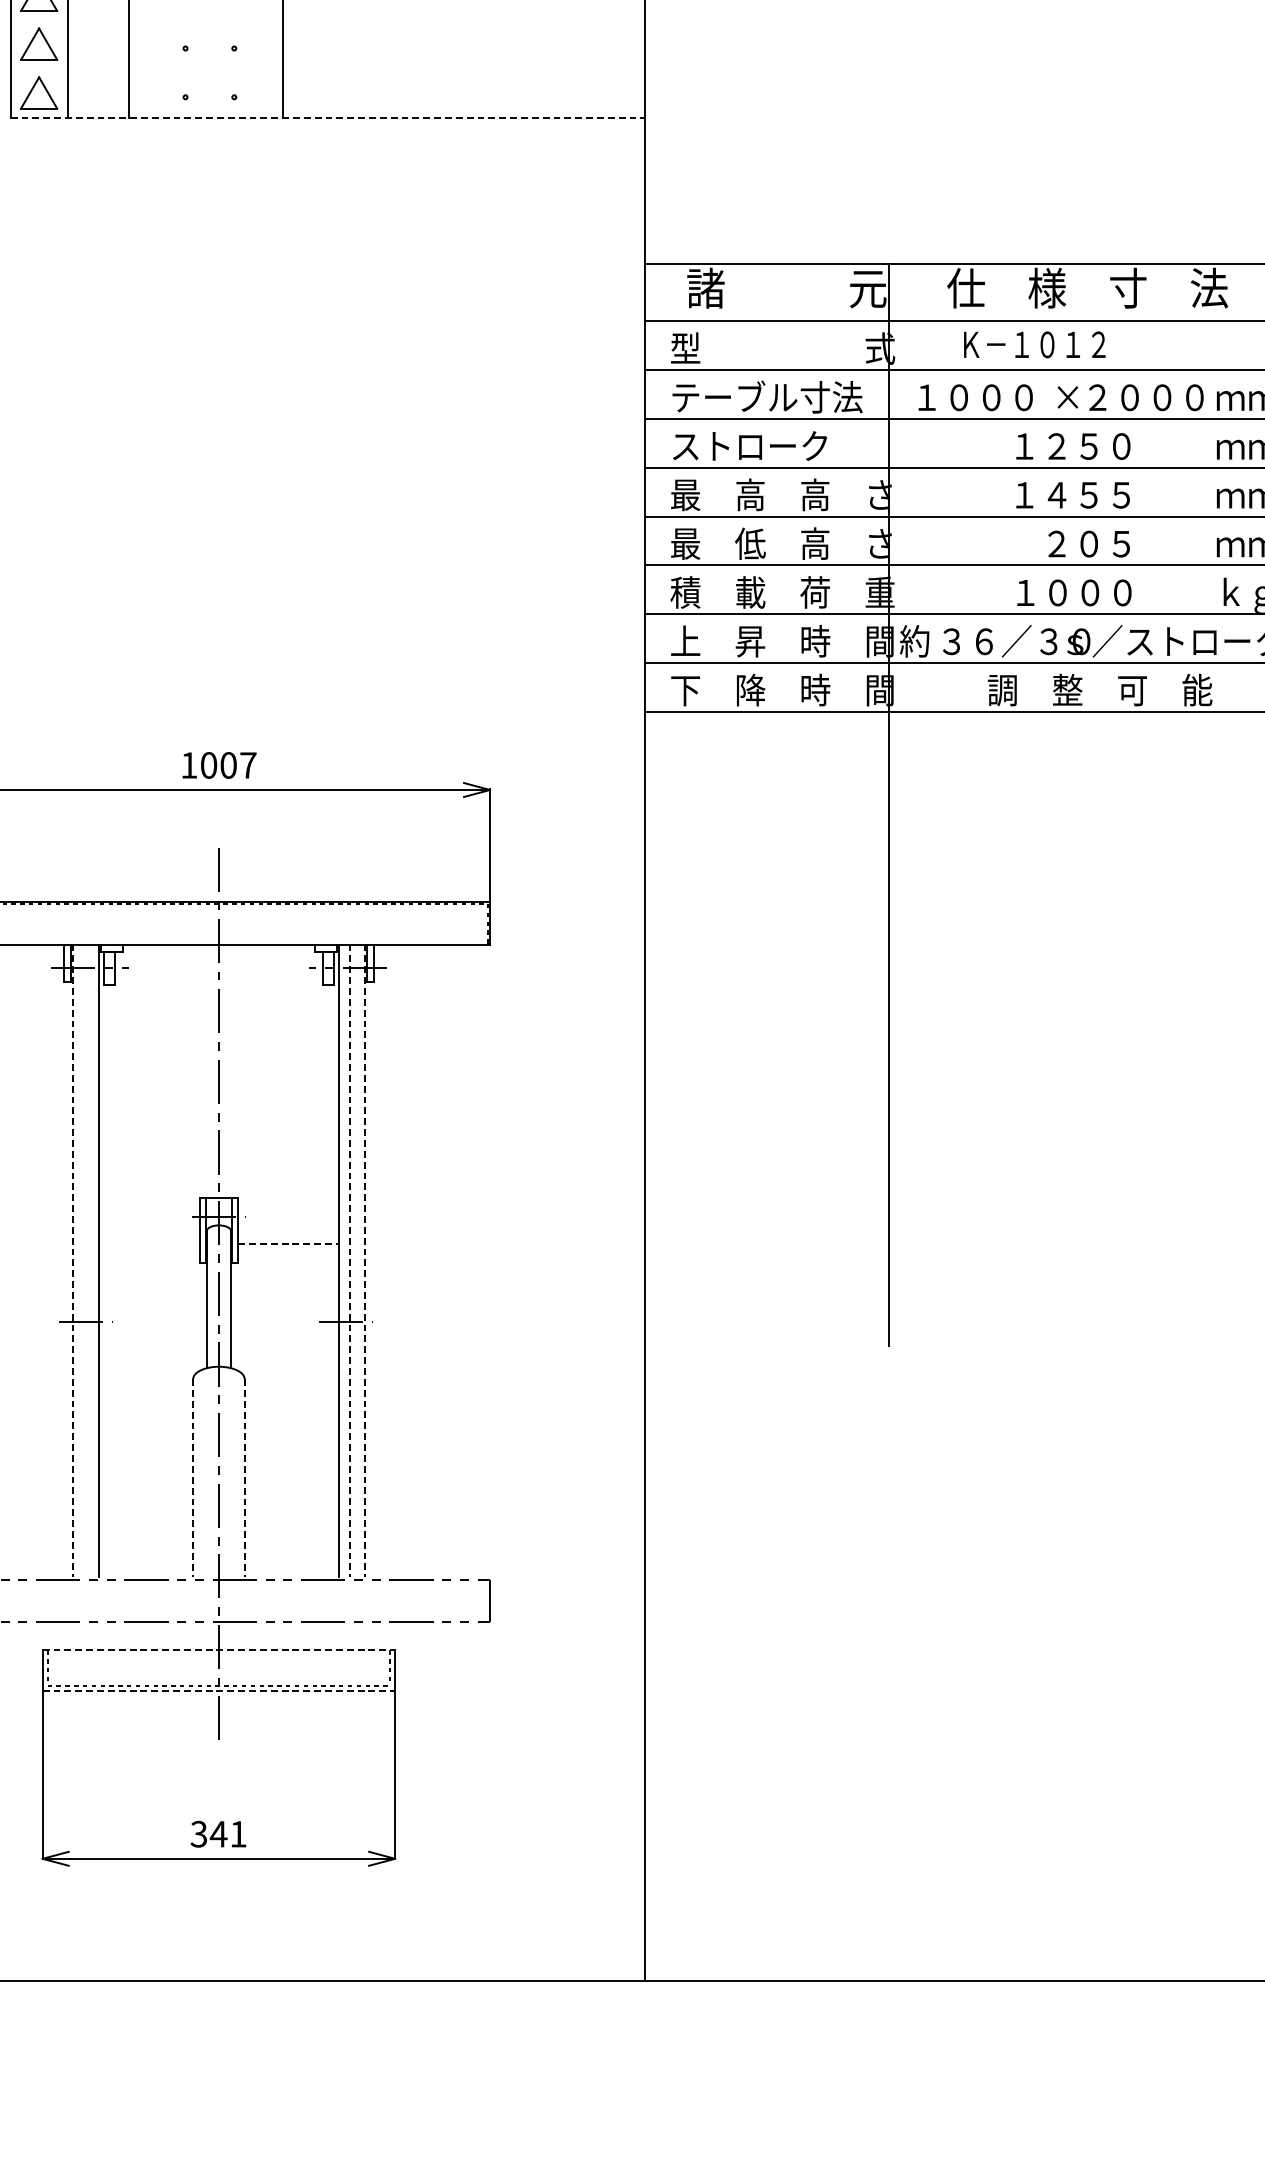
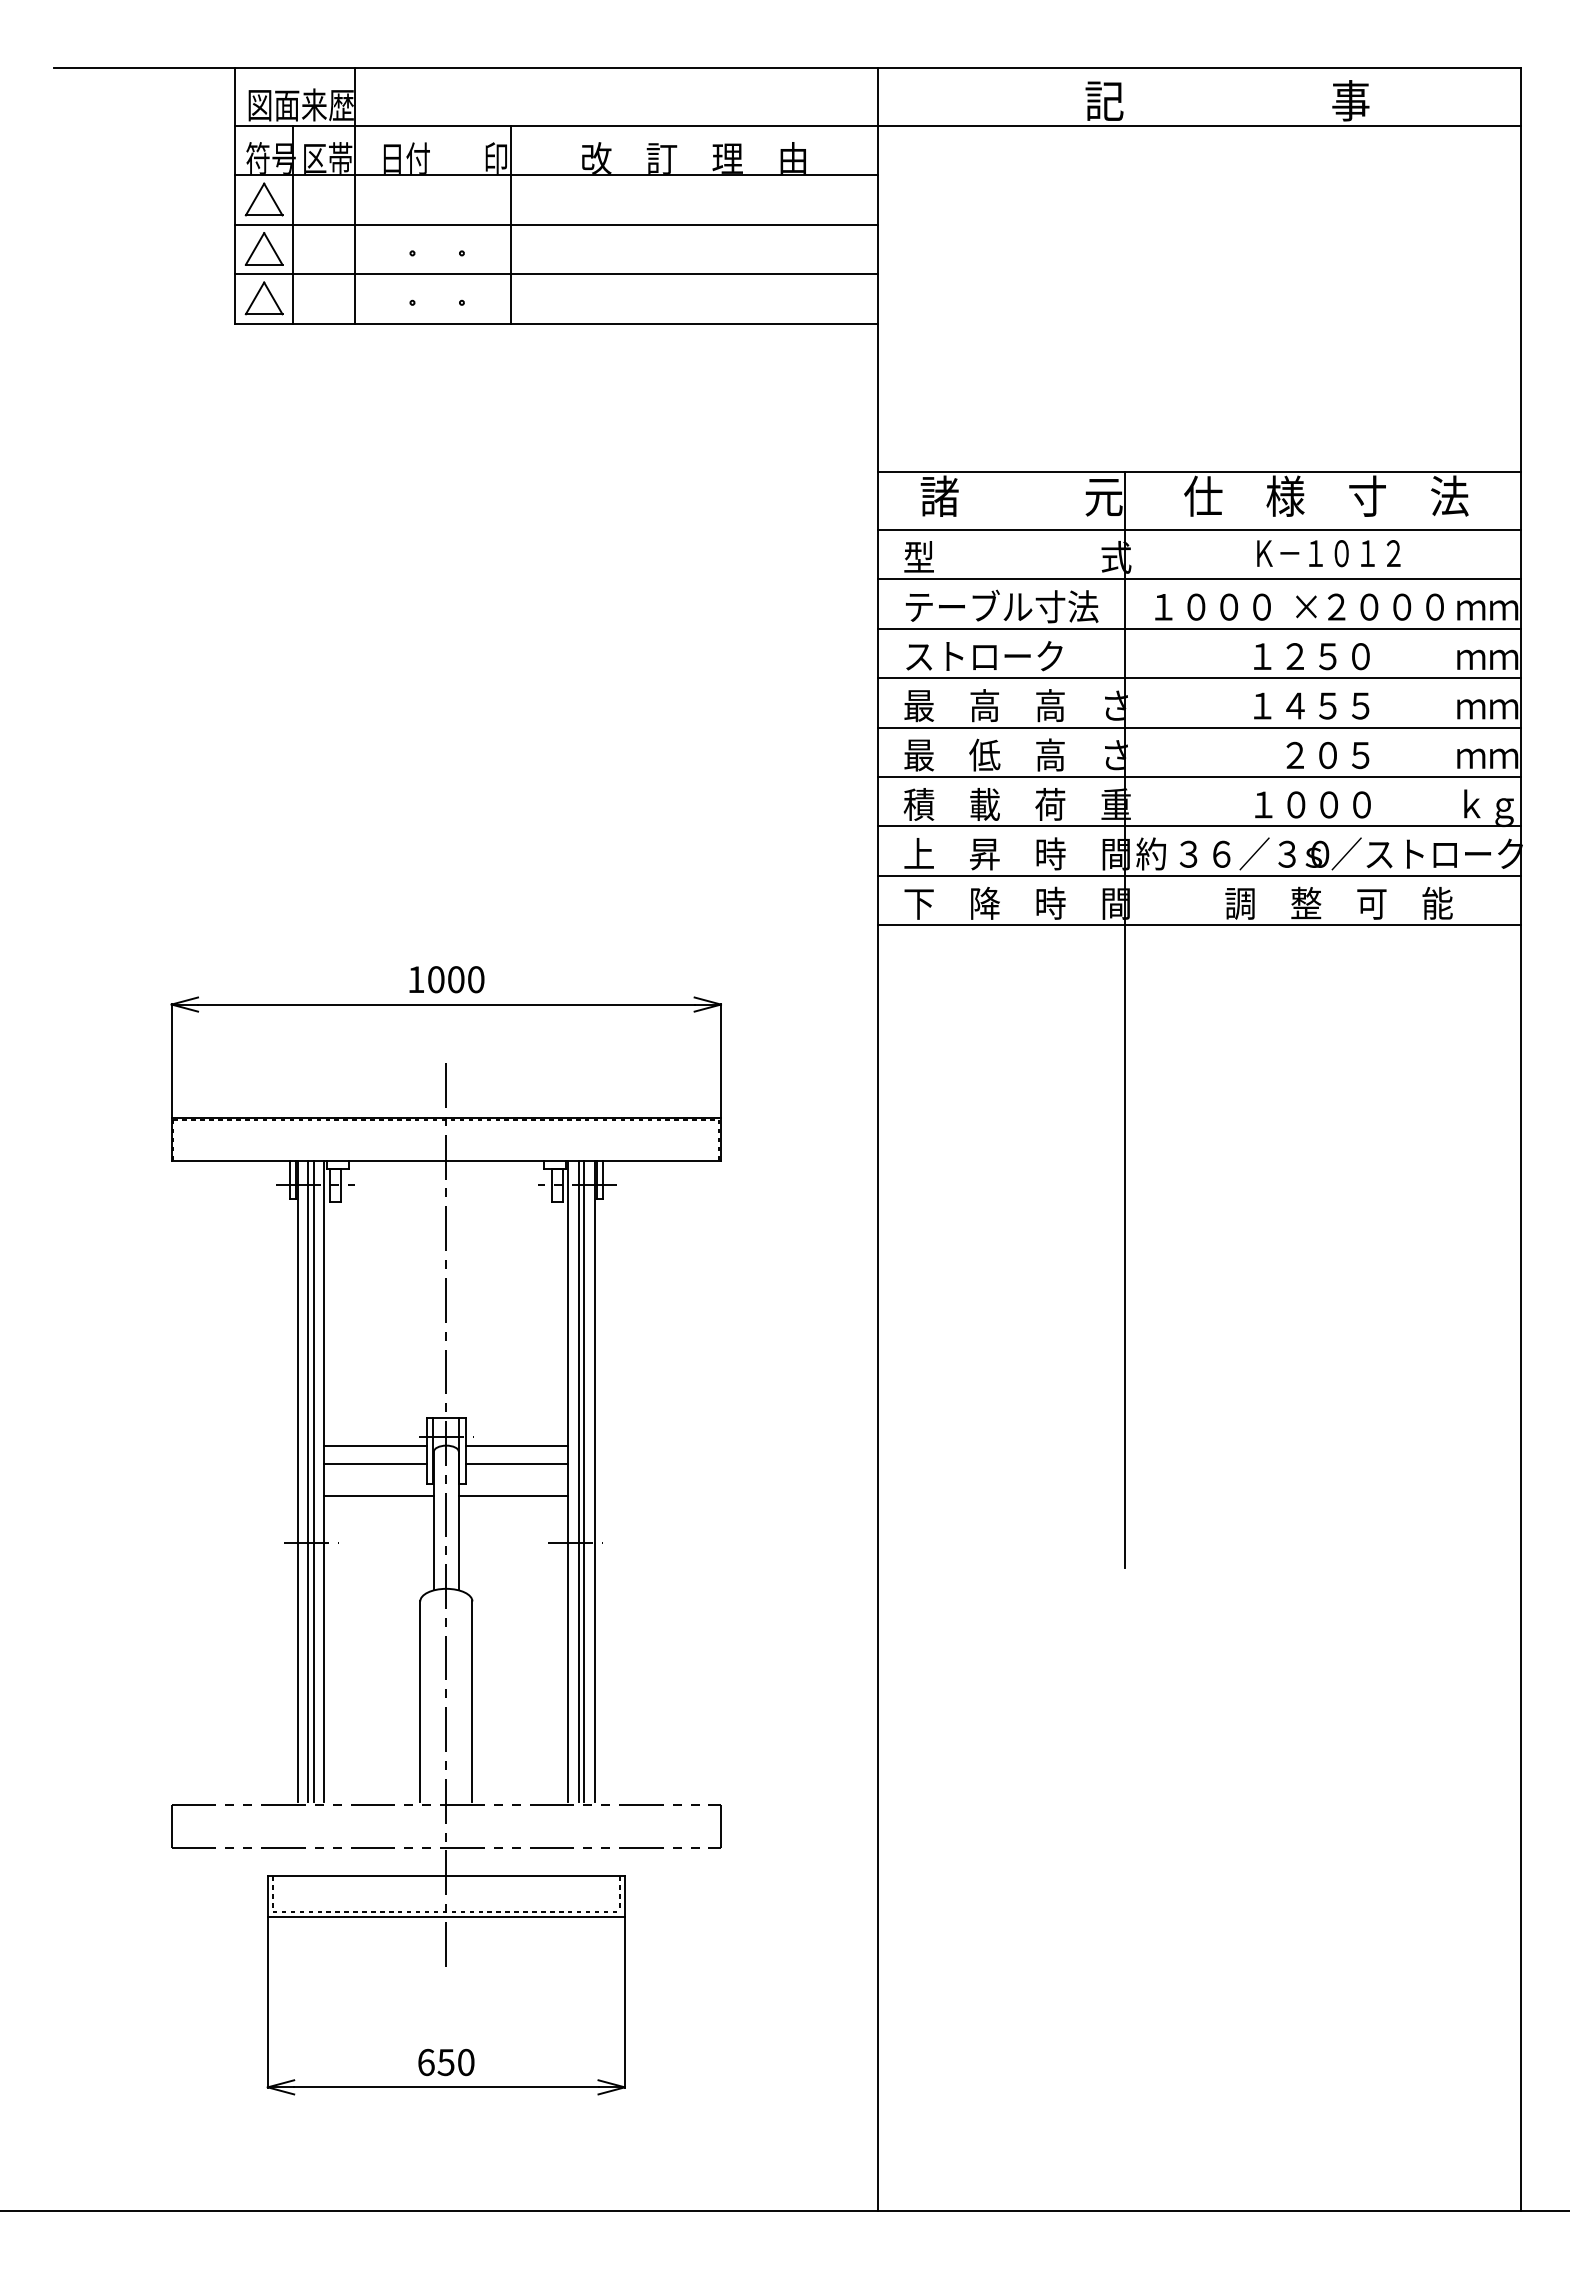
line: (327, 19) -> (556, 224), added
line: (327, 69) -> (556, 274), added
line: (328, 117) -> (557, 323), dashed -> solid
text: (1034, 344) -> (1328, 553), moved
text: (248, 765) -> (476, 979), 1007 -> 1000
line: (148, 1226) -> (375, 1446), added
line: (288, 1226) -> (516, 1446), added
line: (148, 1243) -> (375, 1464), added
line: (289, 1243) -> (517, 1464), dashed -> solid
line: (82, 1260) -> (308, 1481), added
line: (87, 1260) -> (313, 1481), added
line: (355, 1260) -> (584, 1481), added
line: (72, 1261) -> (298, 1482), dashed -> solid
line: (349, 1261) -> (578, 1482), dashed -> solid
line: (365, 1261) -> (594, 1482), dashed -> solid
line: (152, 1274) -> (379, 1495), added
line: (285, 1274) -> (513, 1495), added
line: (193, 1478) -> (420, 1702), dashed -> solid
line: (244, 1478) -> (472, 1702), dashed -> solid
line: (219, 1650) -> (446, 1876), dashed -> solid
line: (219, 1691) -> (446, 1917), dashed -> solid
text: (218, 1834) -> (445, 2062), 341 -> 650

